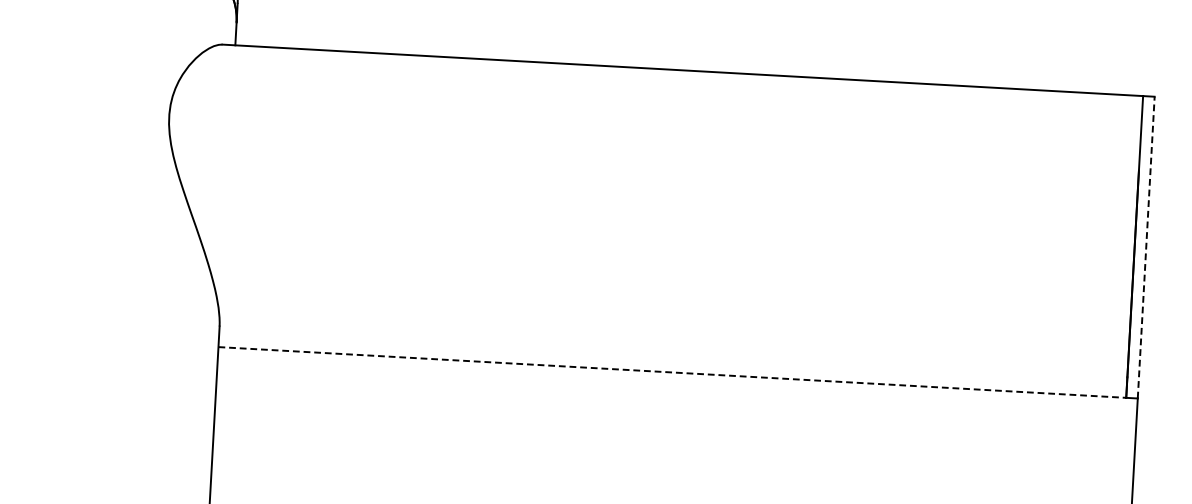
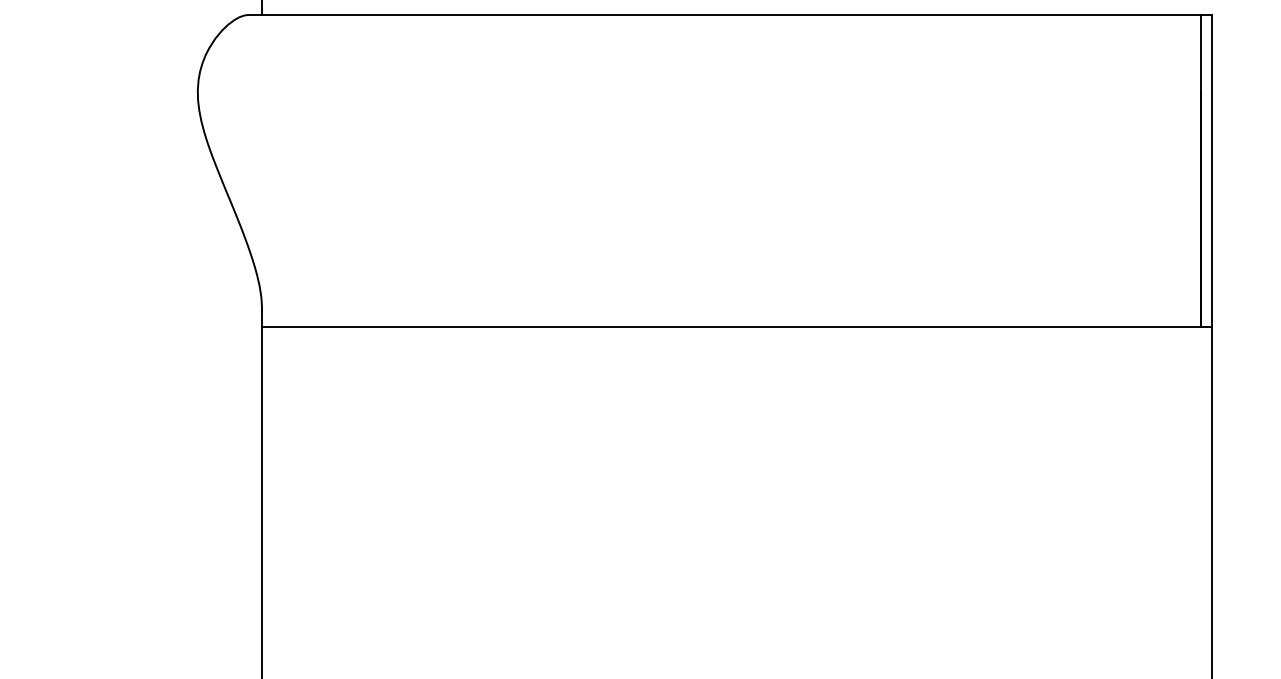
line: (1146, 247) -> (1212, 170), dashed -> solid
line: (672, 372) -> (731, 327), dashed -> solid

